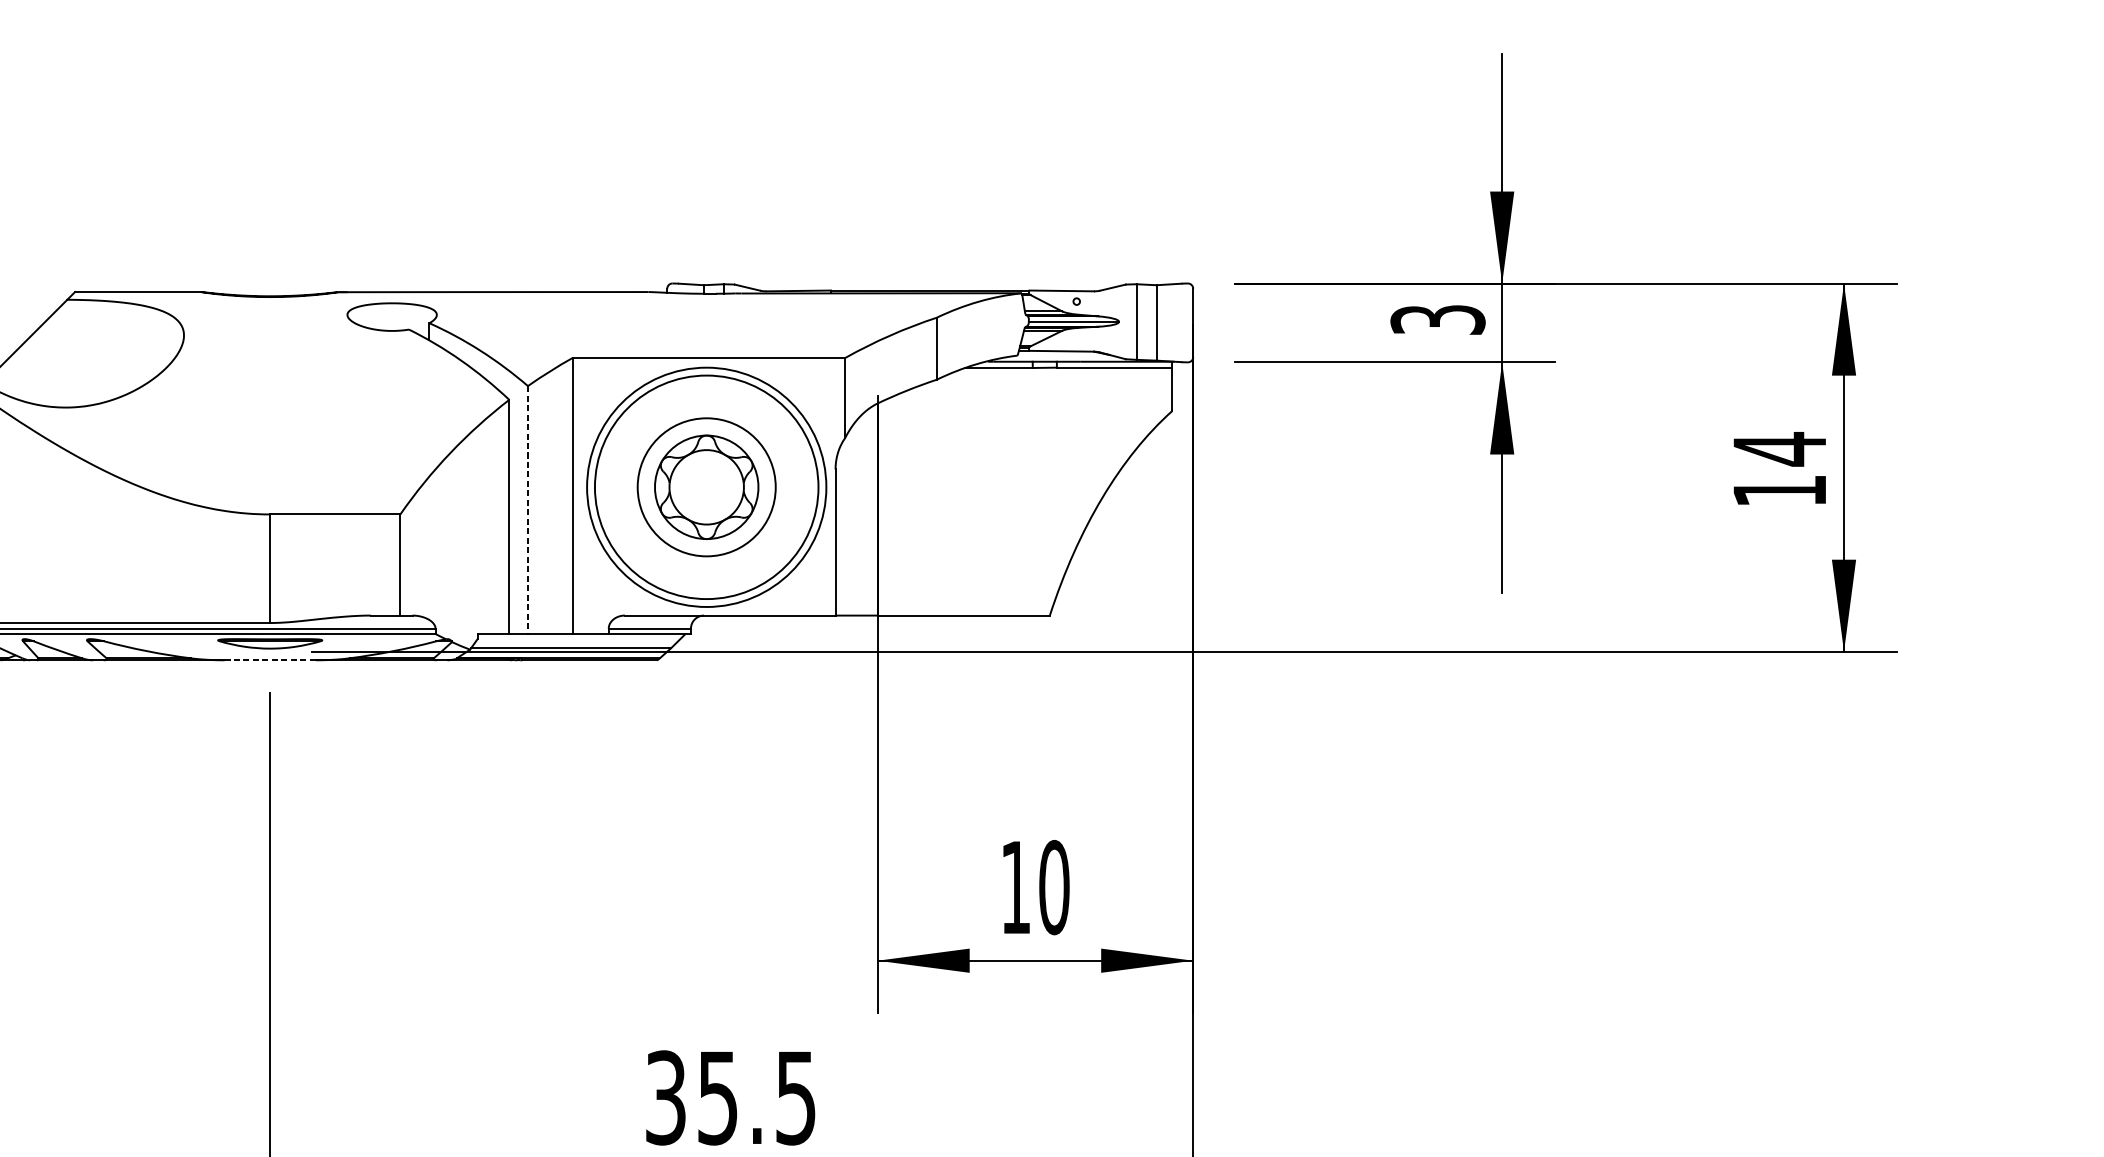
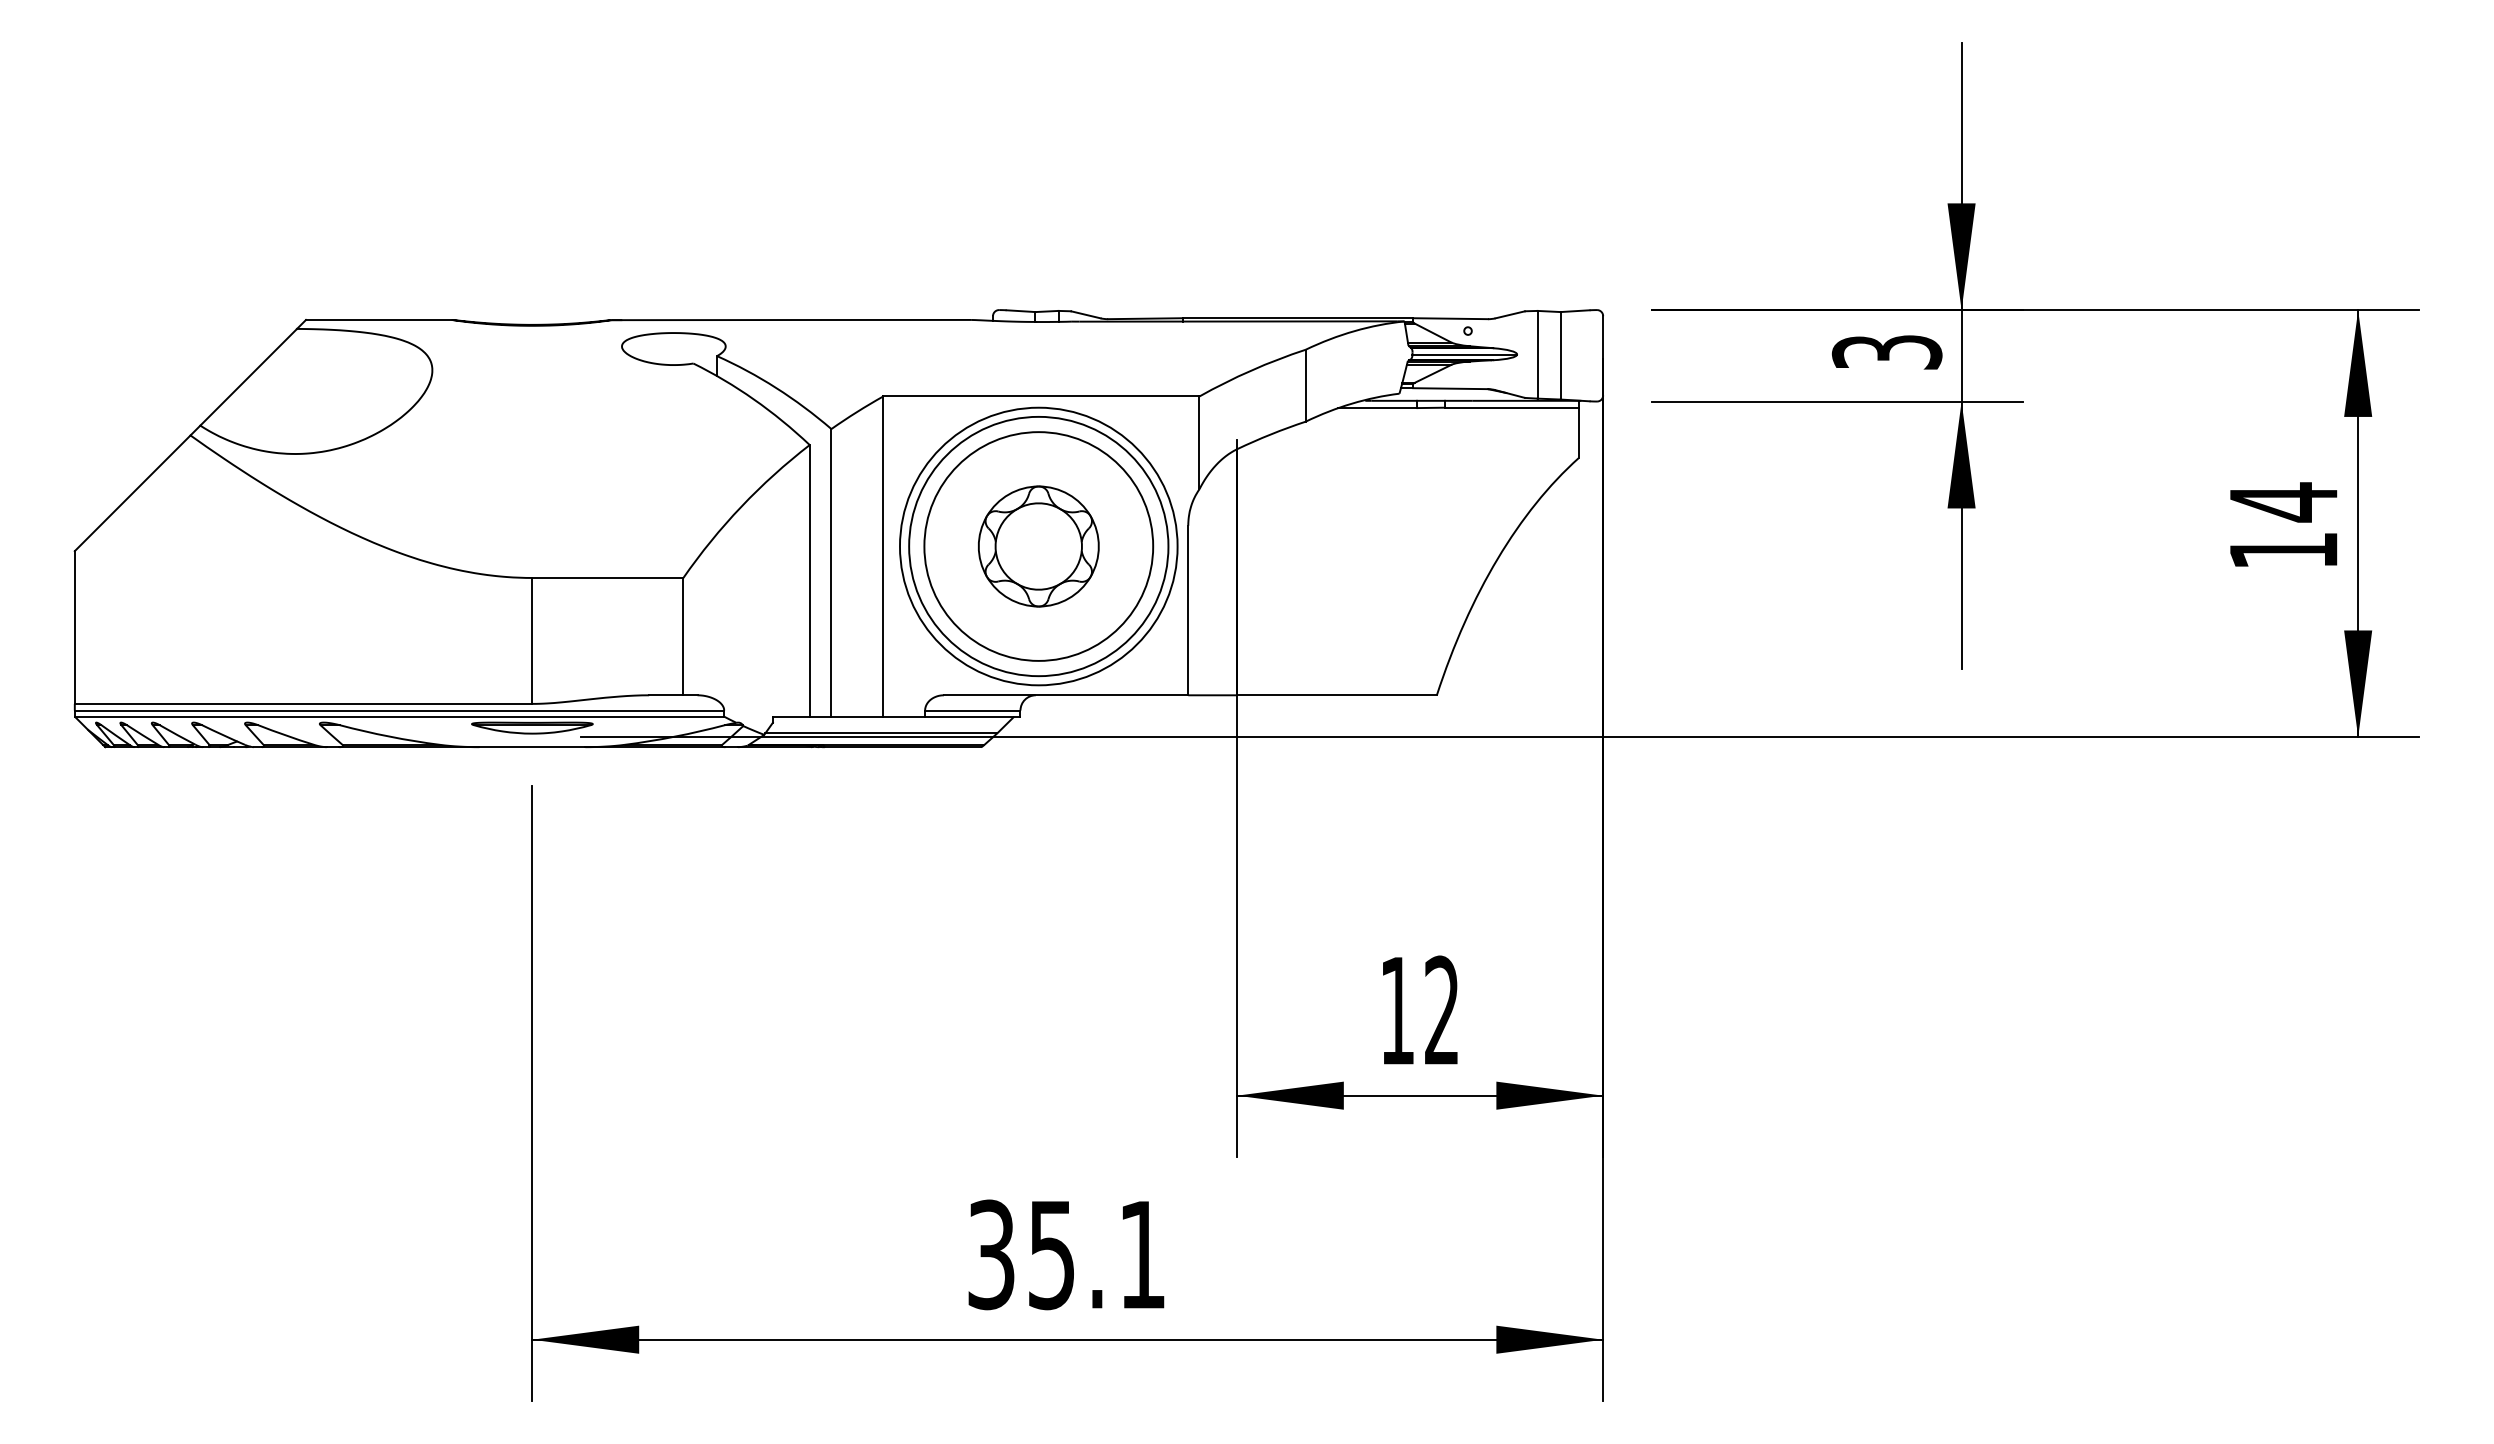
circle: (706, 487) -> (1038, 546), size x1.43
line: (528, 509) -> (831, 572), dashed -> solid
line: (270, 660) -> (532, 747), dashed -> solid
text: (1053, 887) -> (1441, 1010), 10 -> 12
text: (795, 1098) -> (1141, 1255), 35.5 -> 35.1

